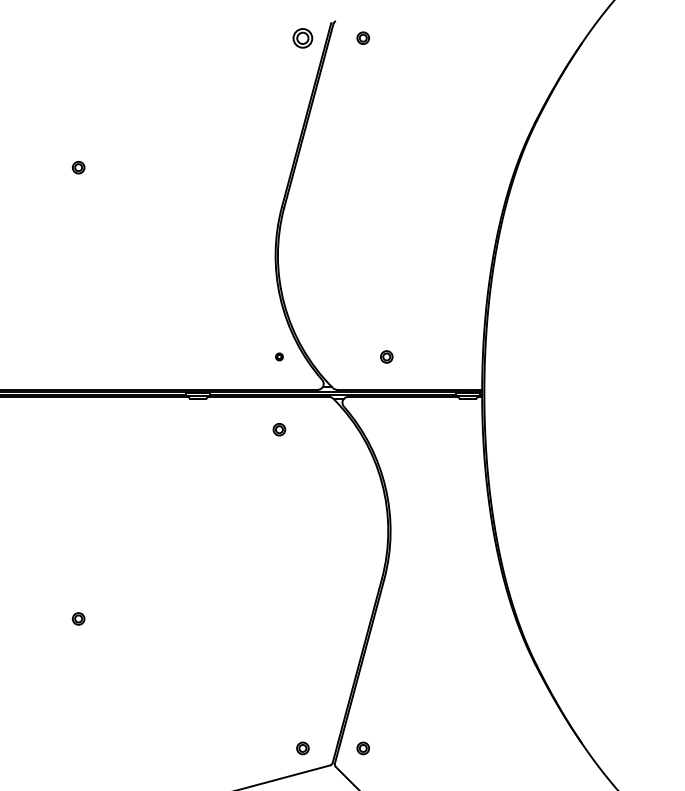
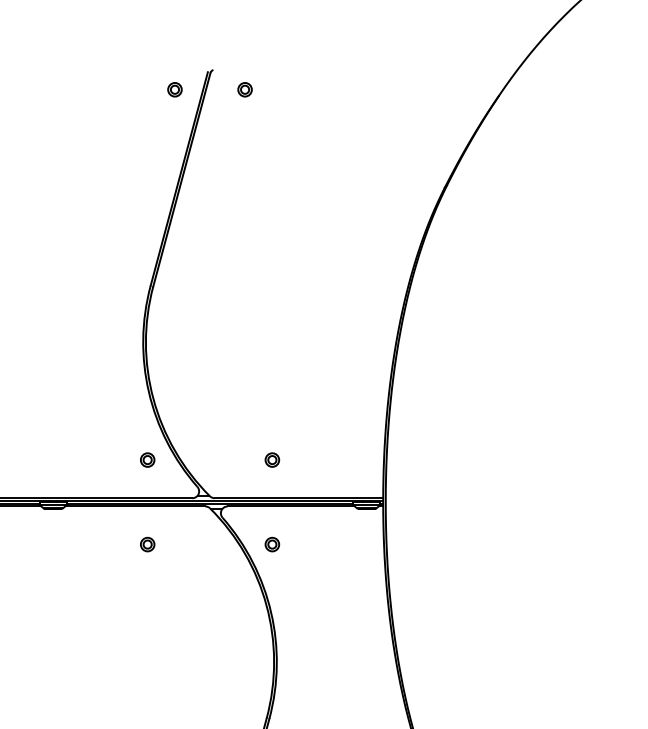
part: (302, 37) -> (174, 88), size x0.62
part: (279, 356) -> (147, 459), size x1.67
part: (386, 429) -> (272, 544), added

